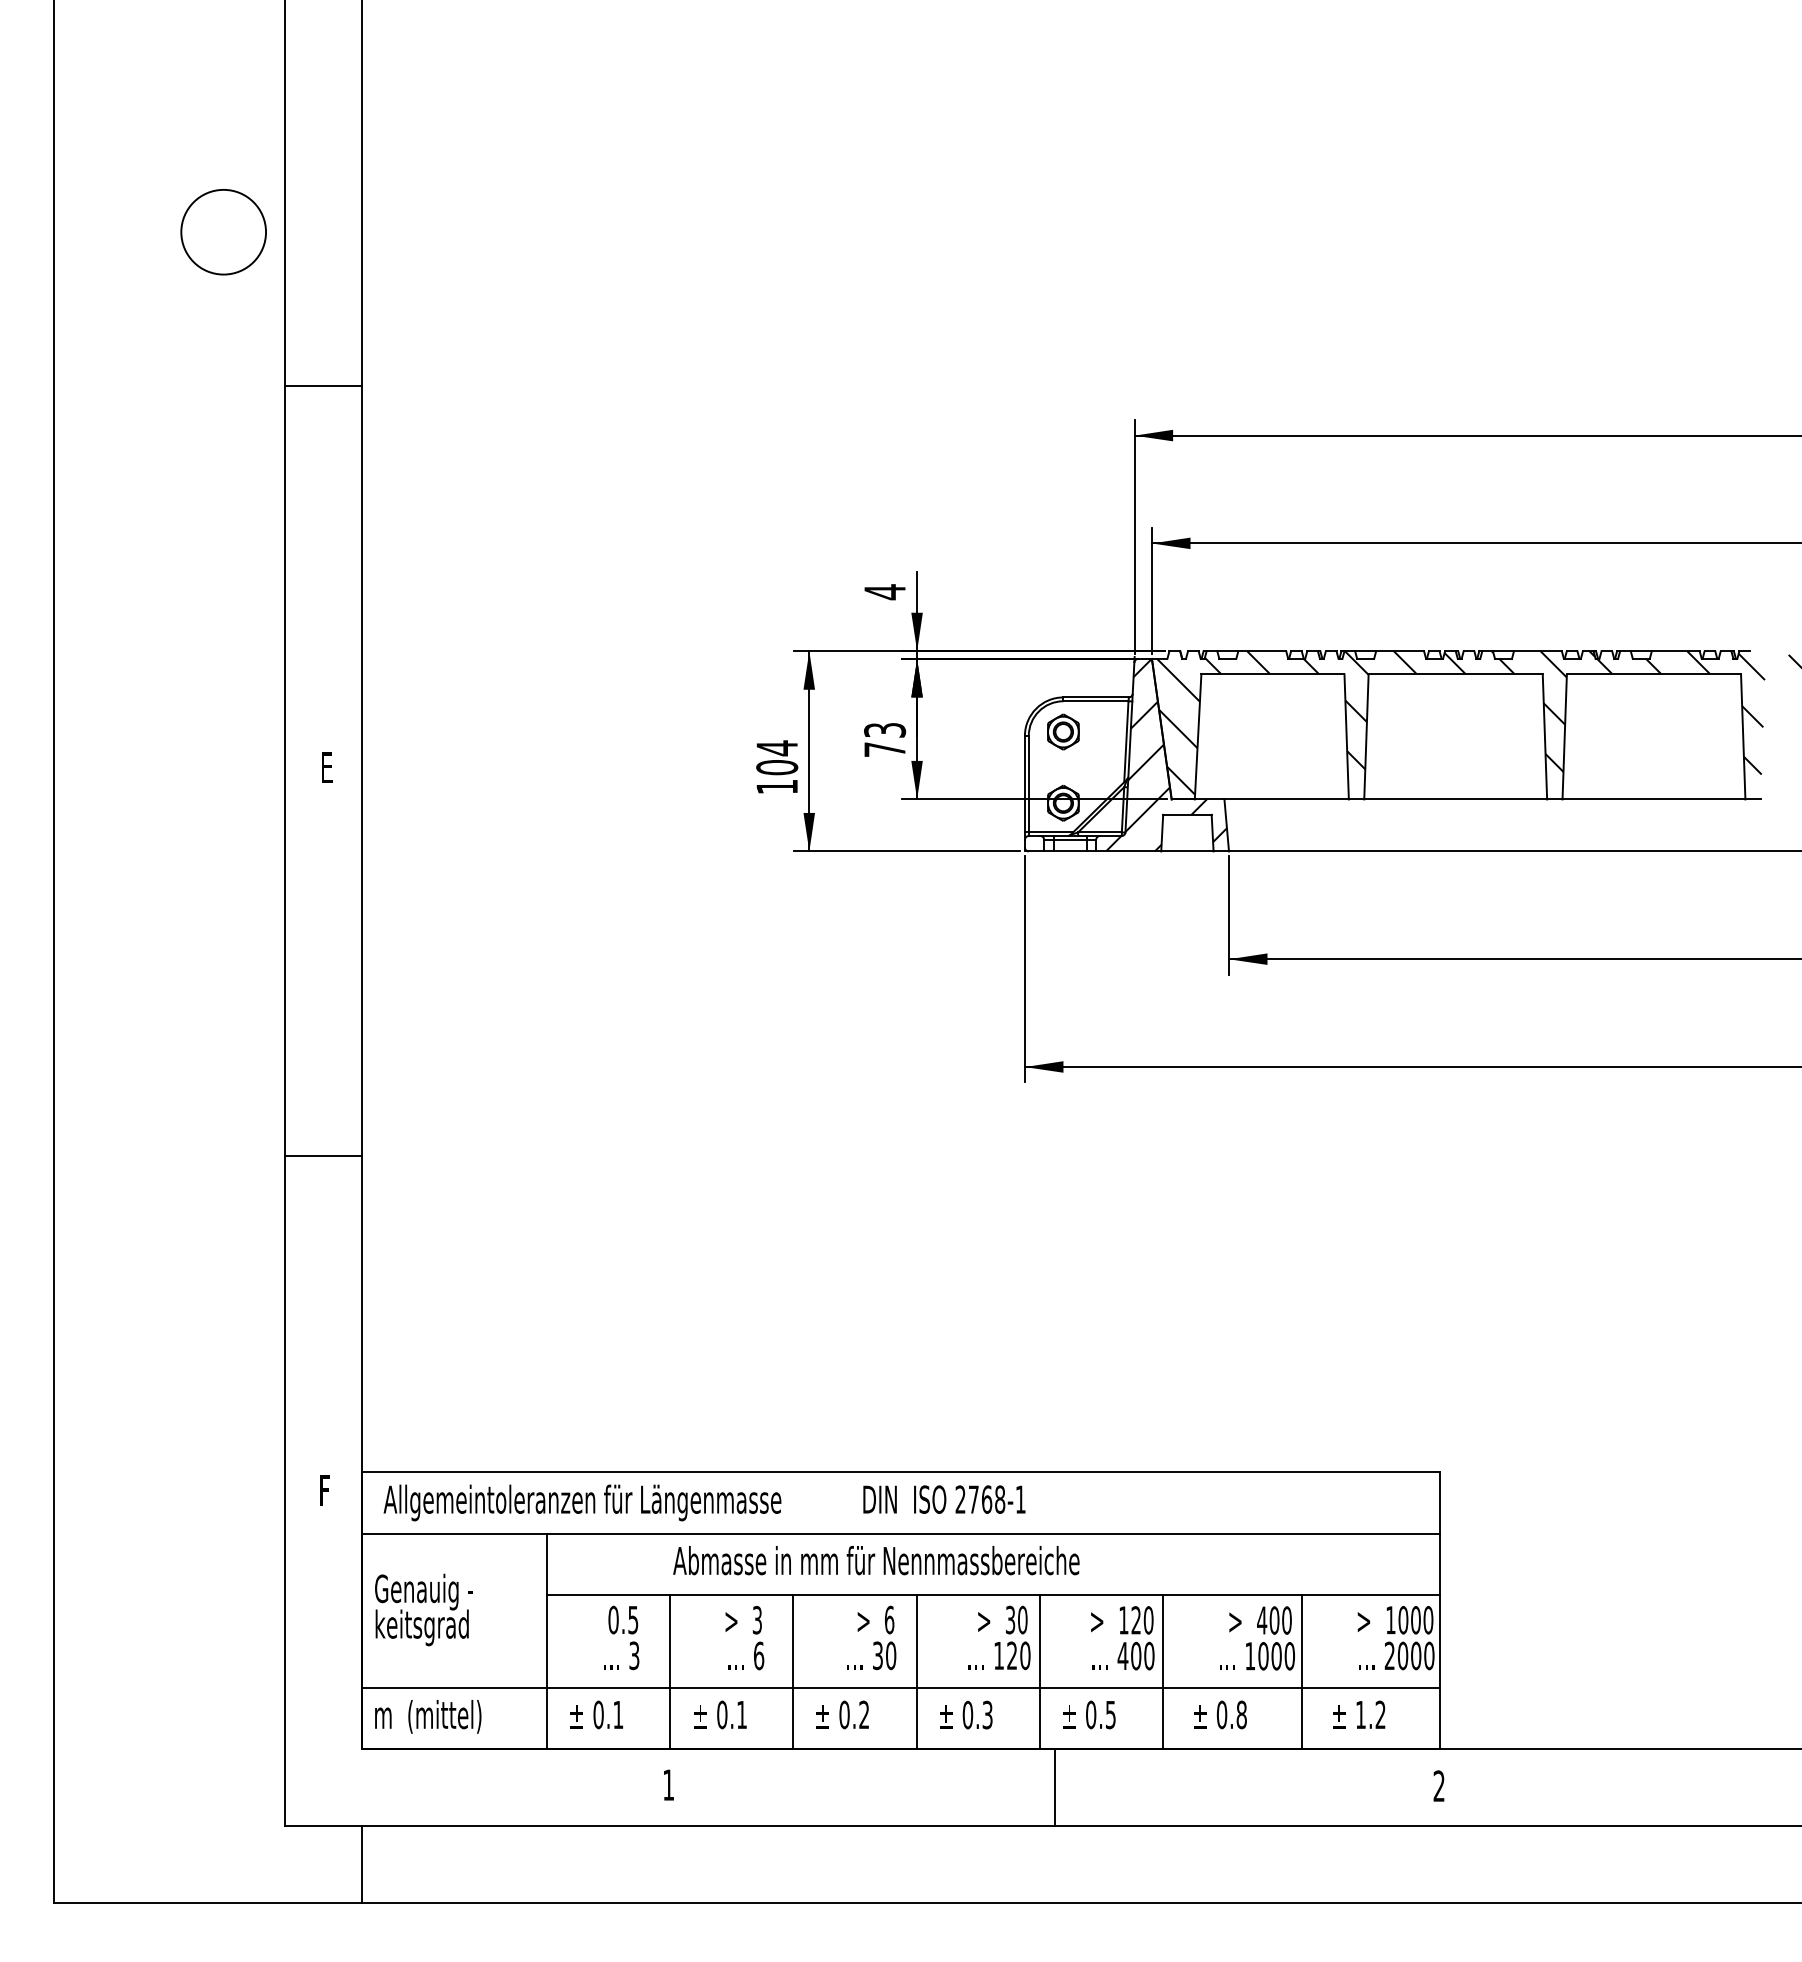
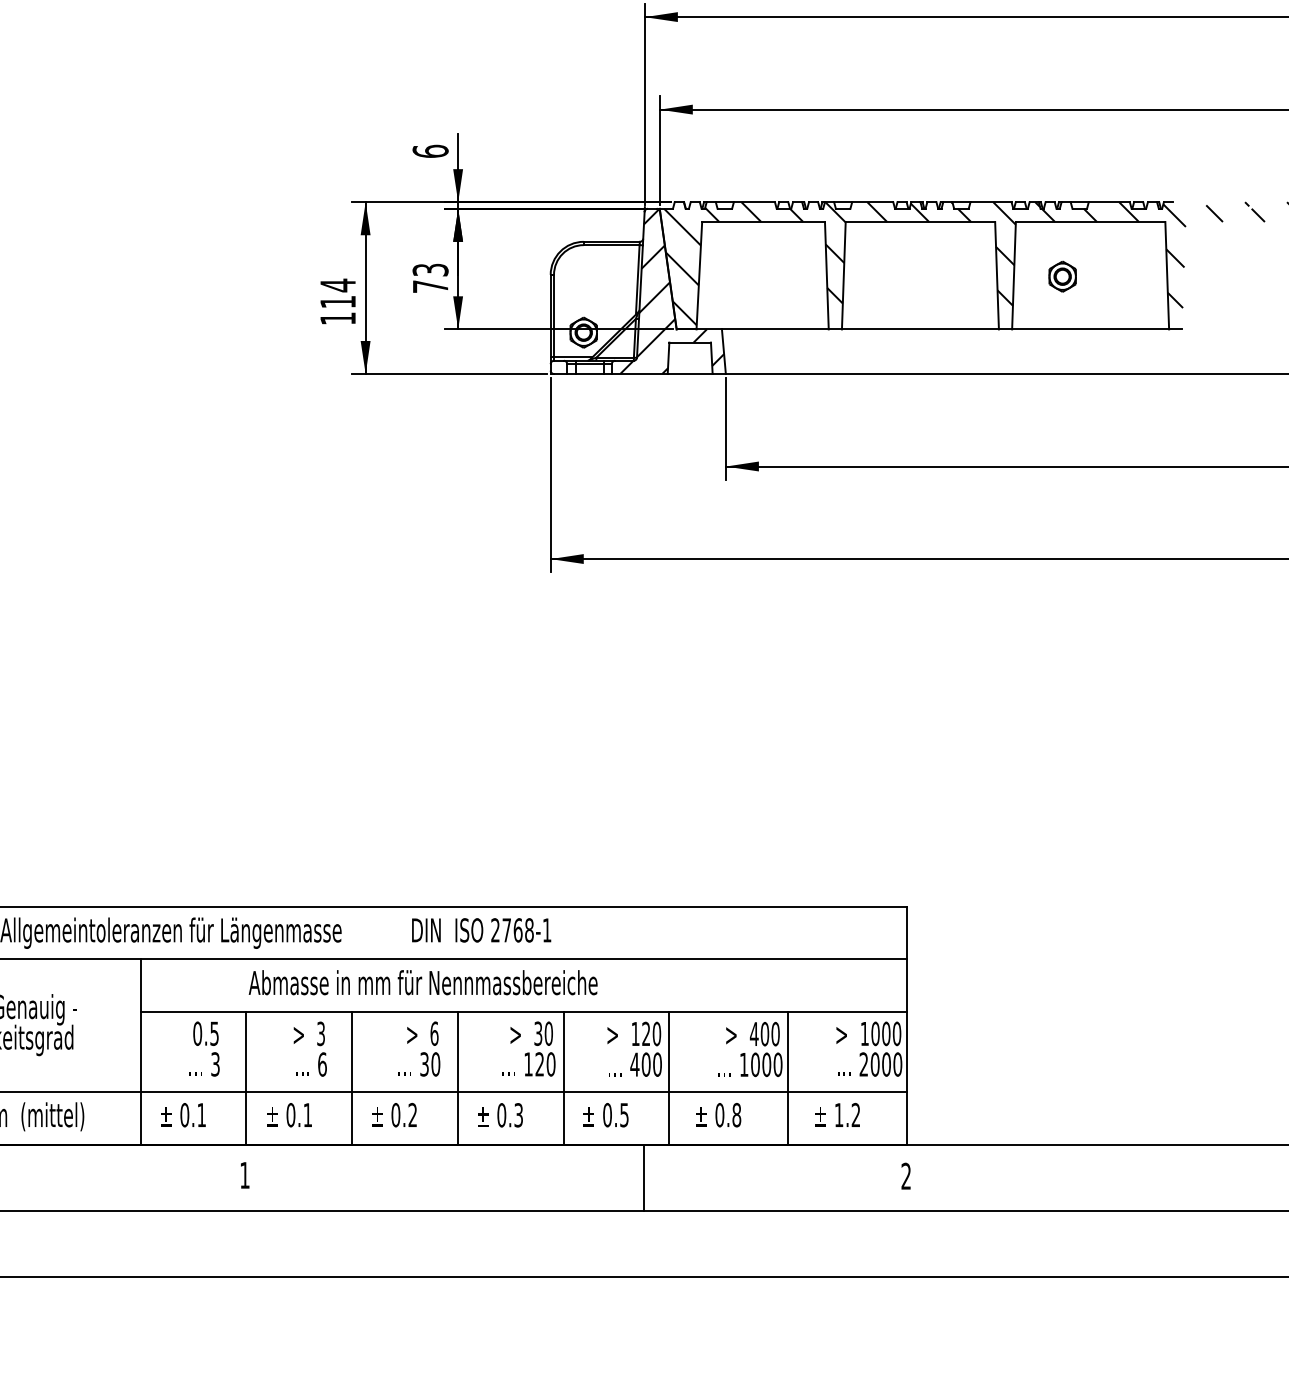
text: (885, 592) -> (431, 151), 4 -> 6
part: (1063, 731) -> (1062, 276), moved
text: (777, 767) -> (338, 301), 104 -> 114
line: (1055, 1787) -> (643, 1177), moved

